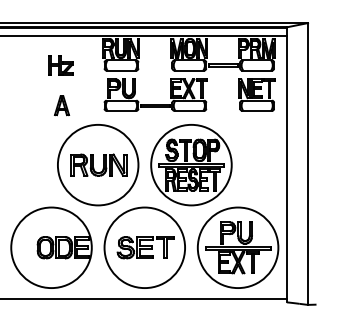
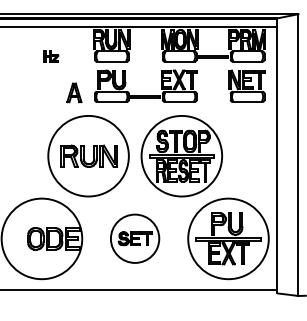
part: (60, 65) -> (50, 56), size x0.6
part: (62, 105) -> (74, 92), moved
part: (144, 247) -> (134, 238), size x0.6

